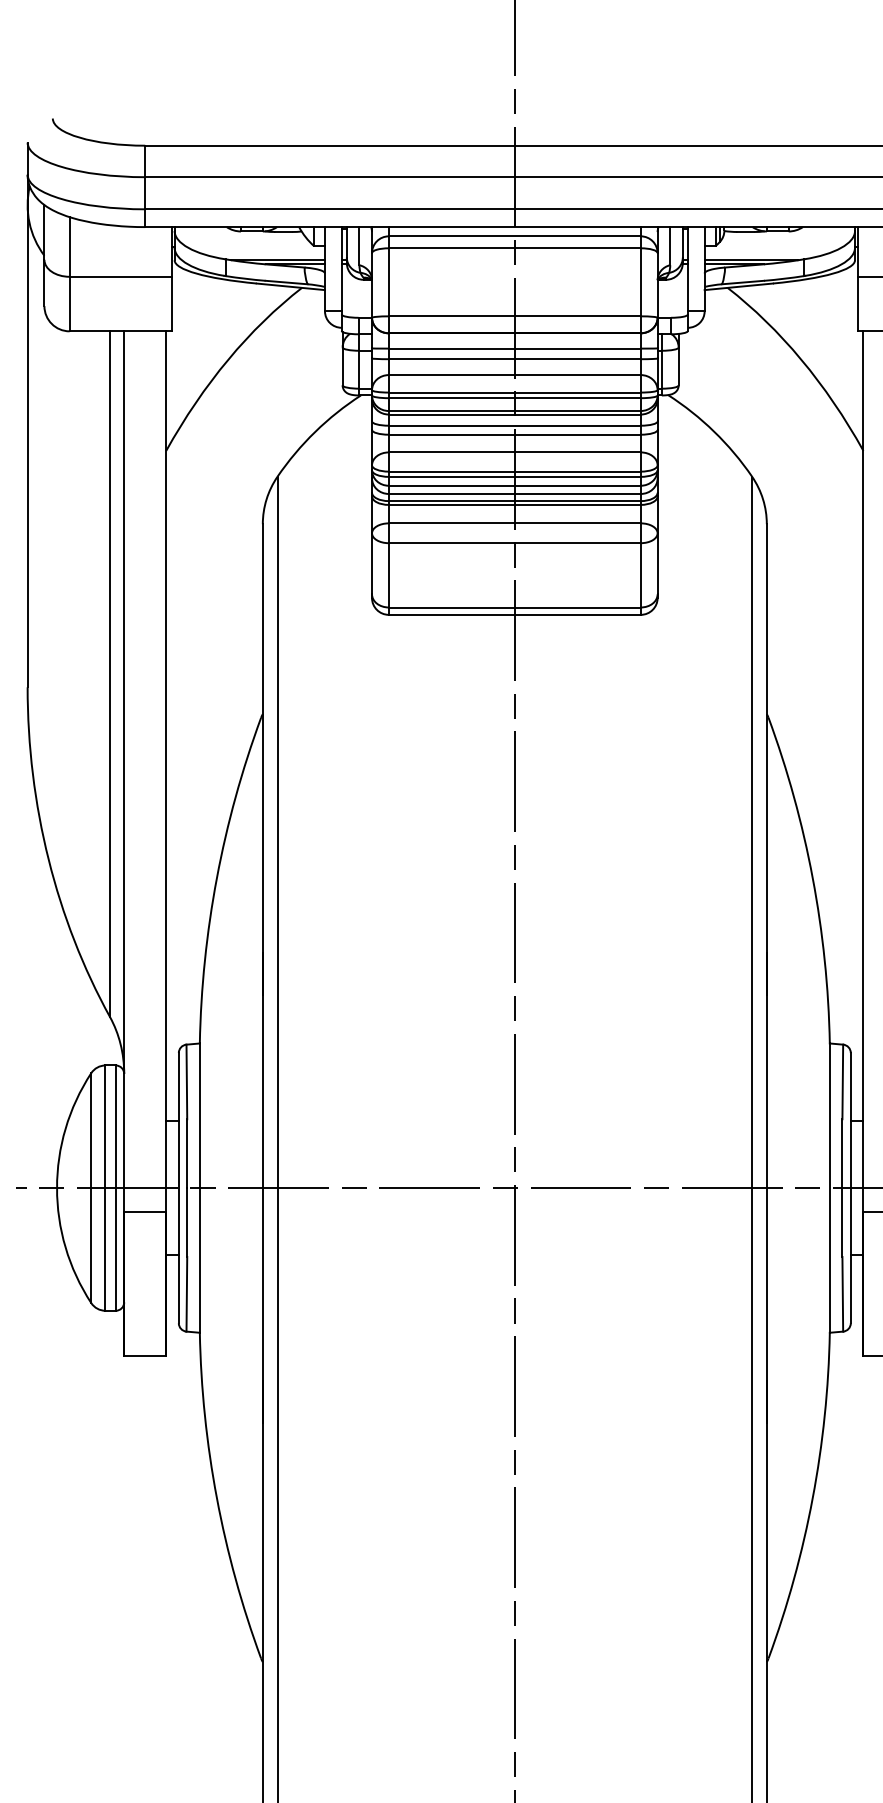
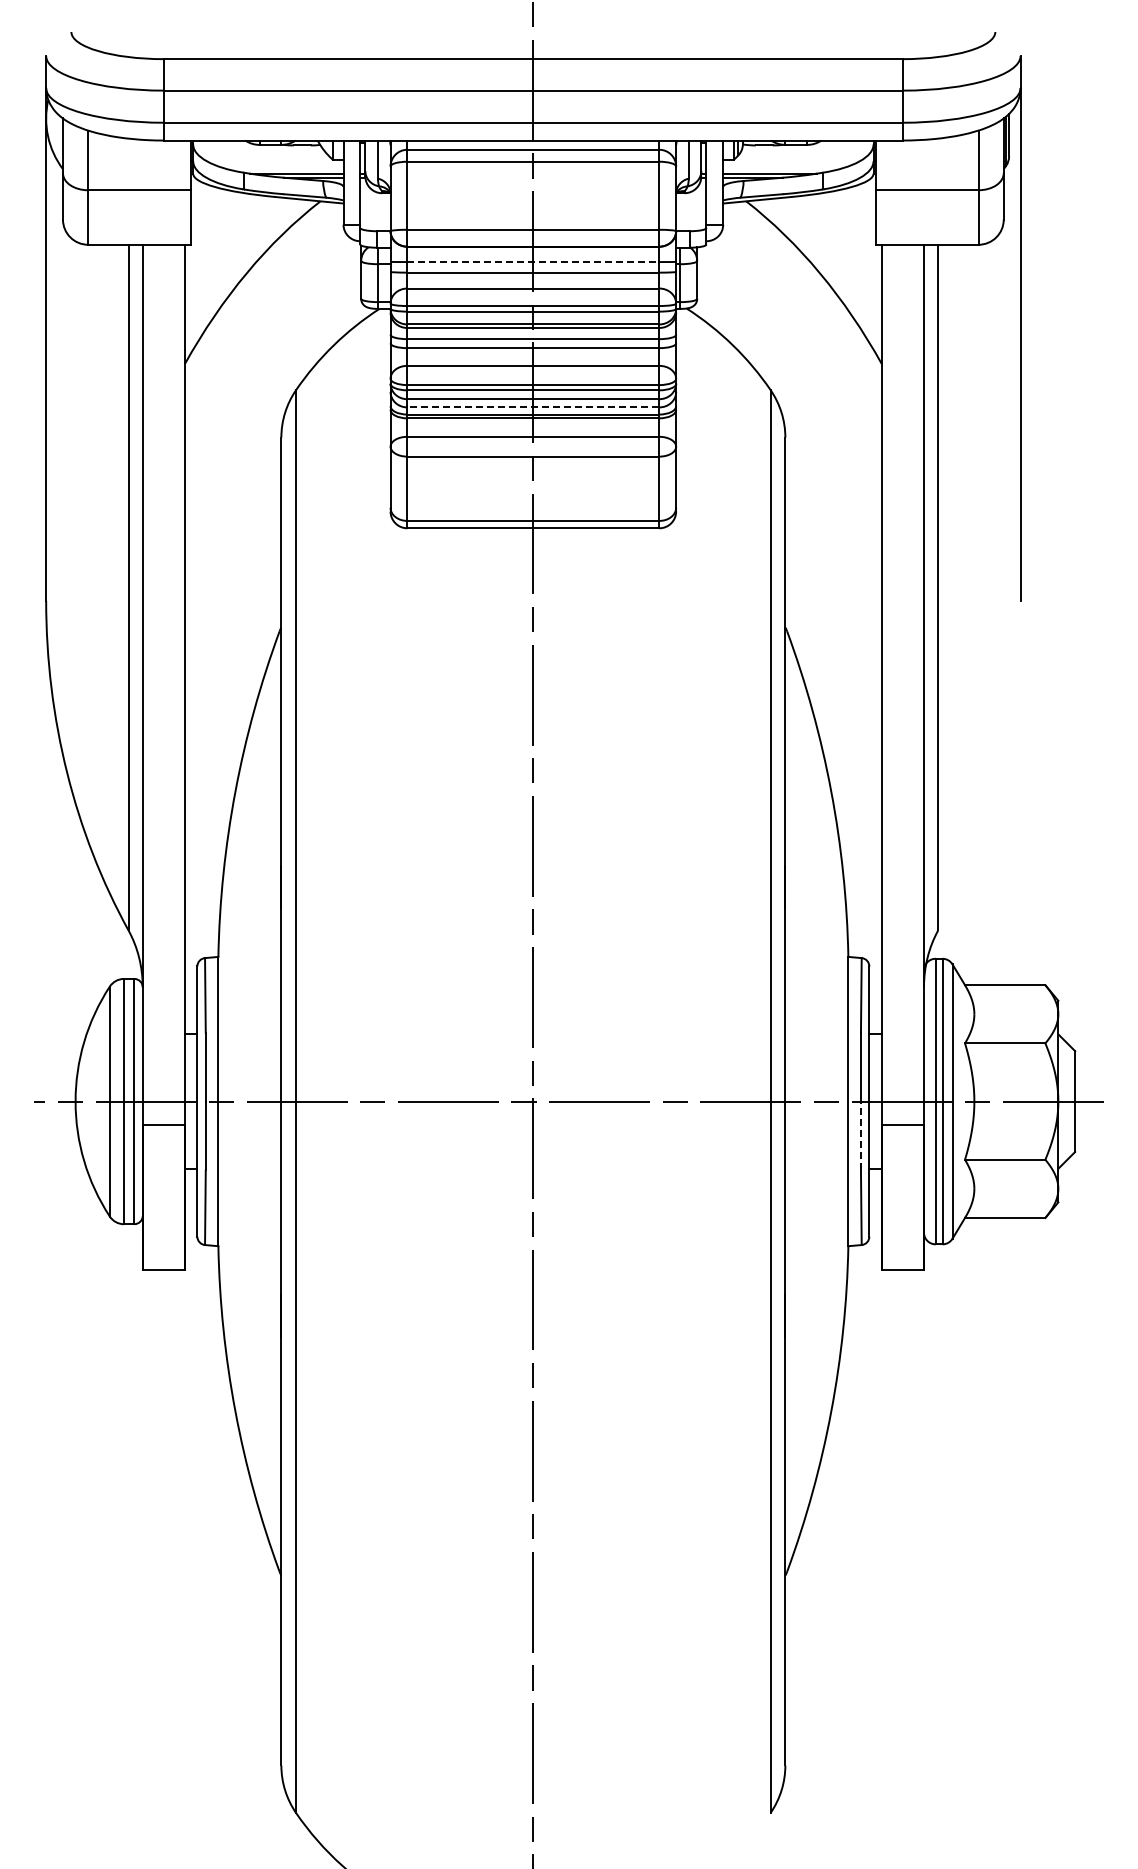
line: (514, 349) -> (533, 262), solid -> dashed
line: (514, 494) -> (533, 407), solid -> dashed
line: (841, 1222) -> (860, 1135), solid -> dashed

